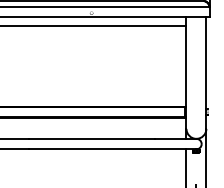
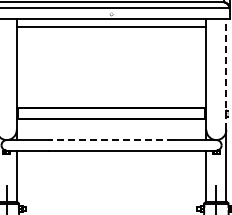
line: (206, 73) -> (226, 74), solid -> dashed
line: (91, 139) -> (111, 140), solid -> dashed

